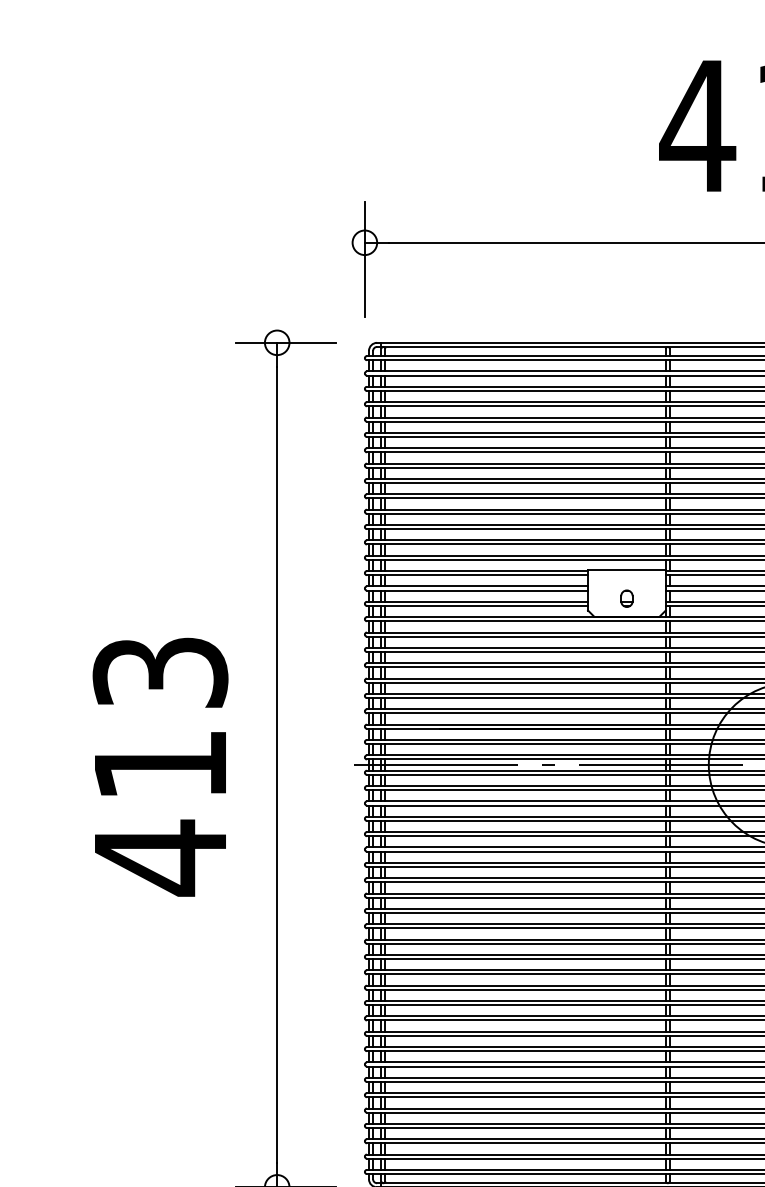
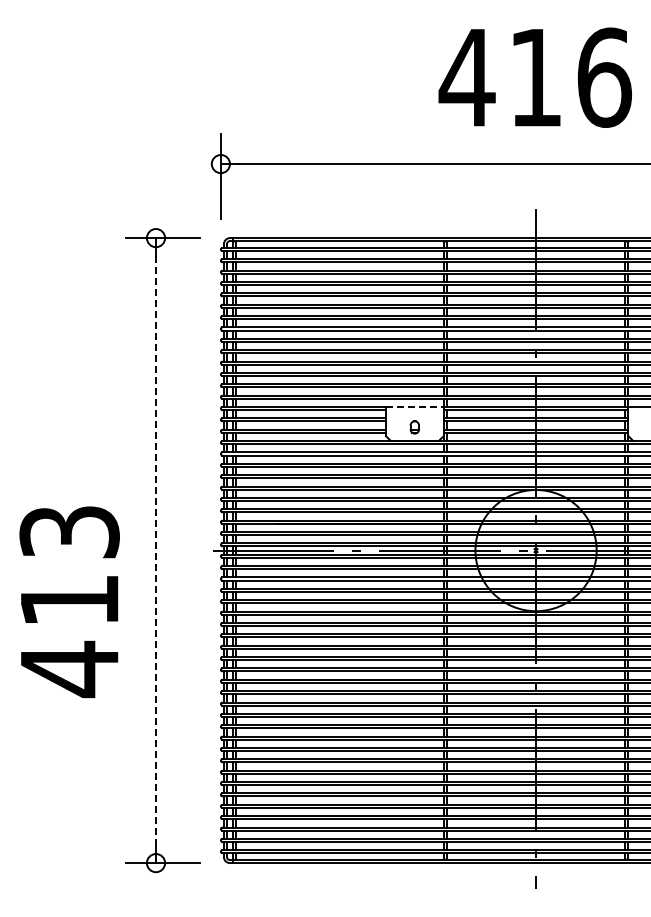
line: (626, 570) -> (414, 406), solid -> dashed
text: (160, 766) -> (69, 601), moved
line: (277, 766) -> (156, 551), solid -> dashed

